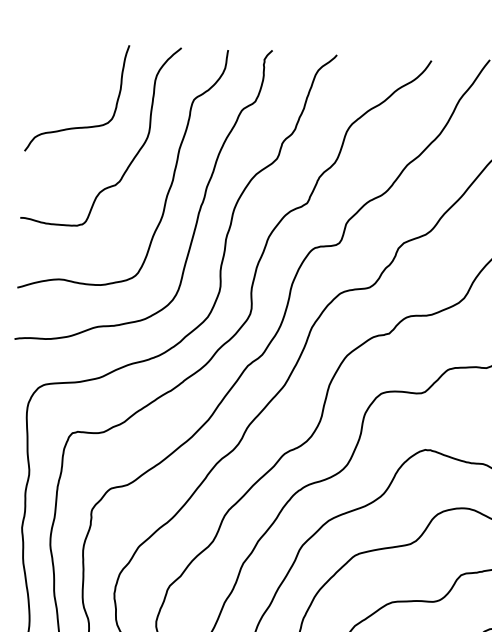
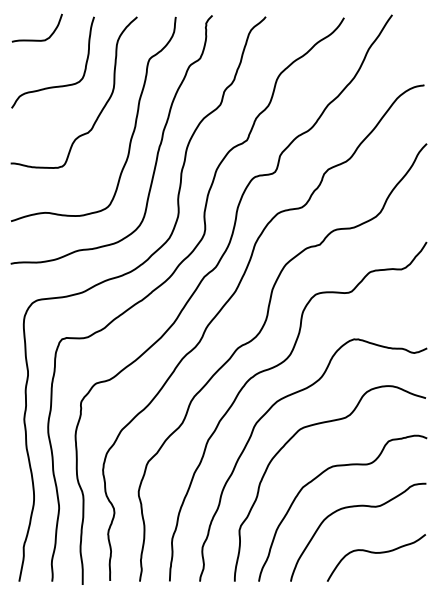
curve: (58, 69) -> (36, 39), added

